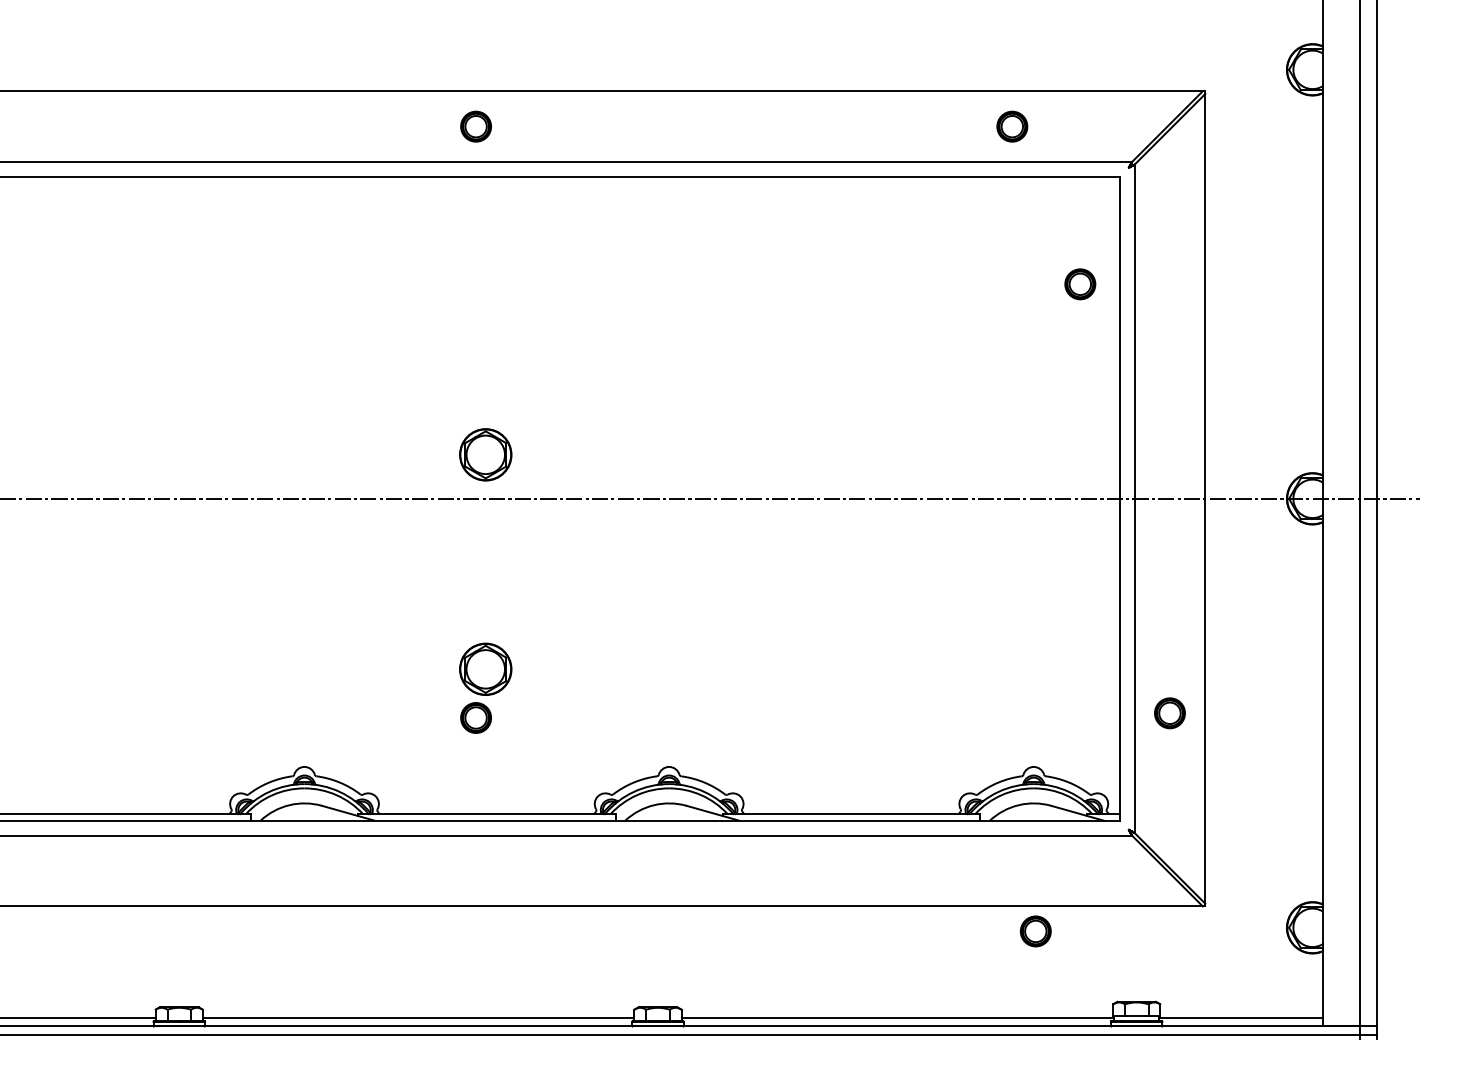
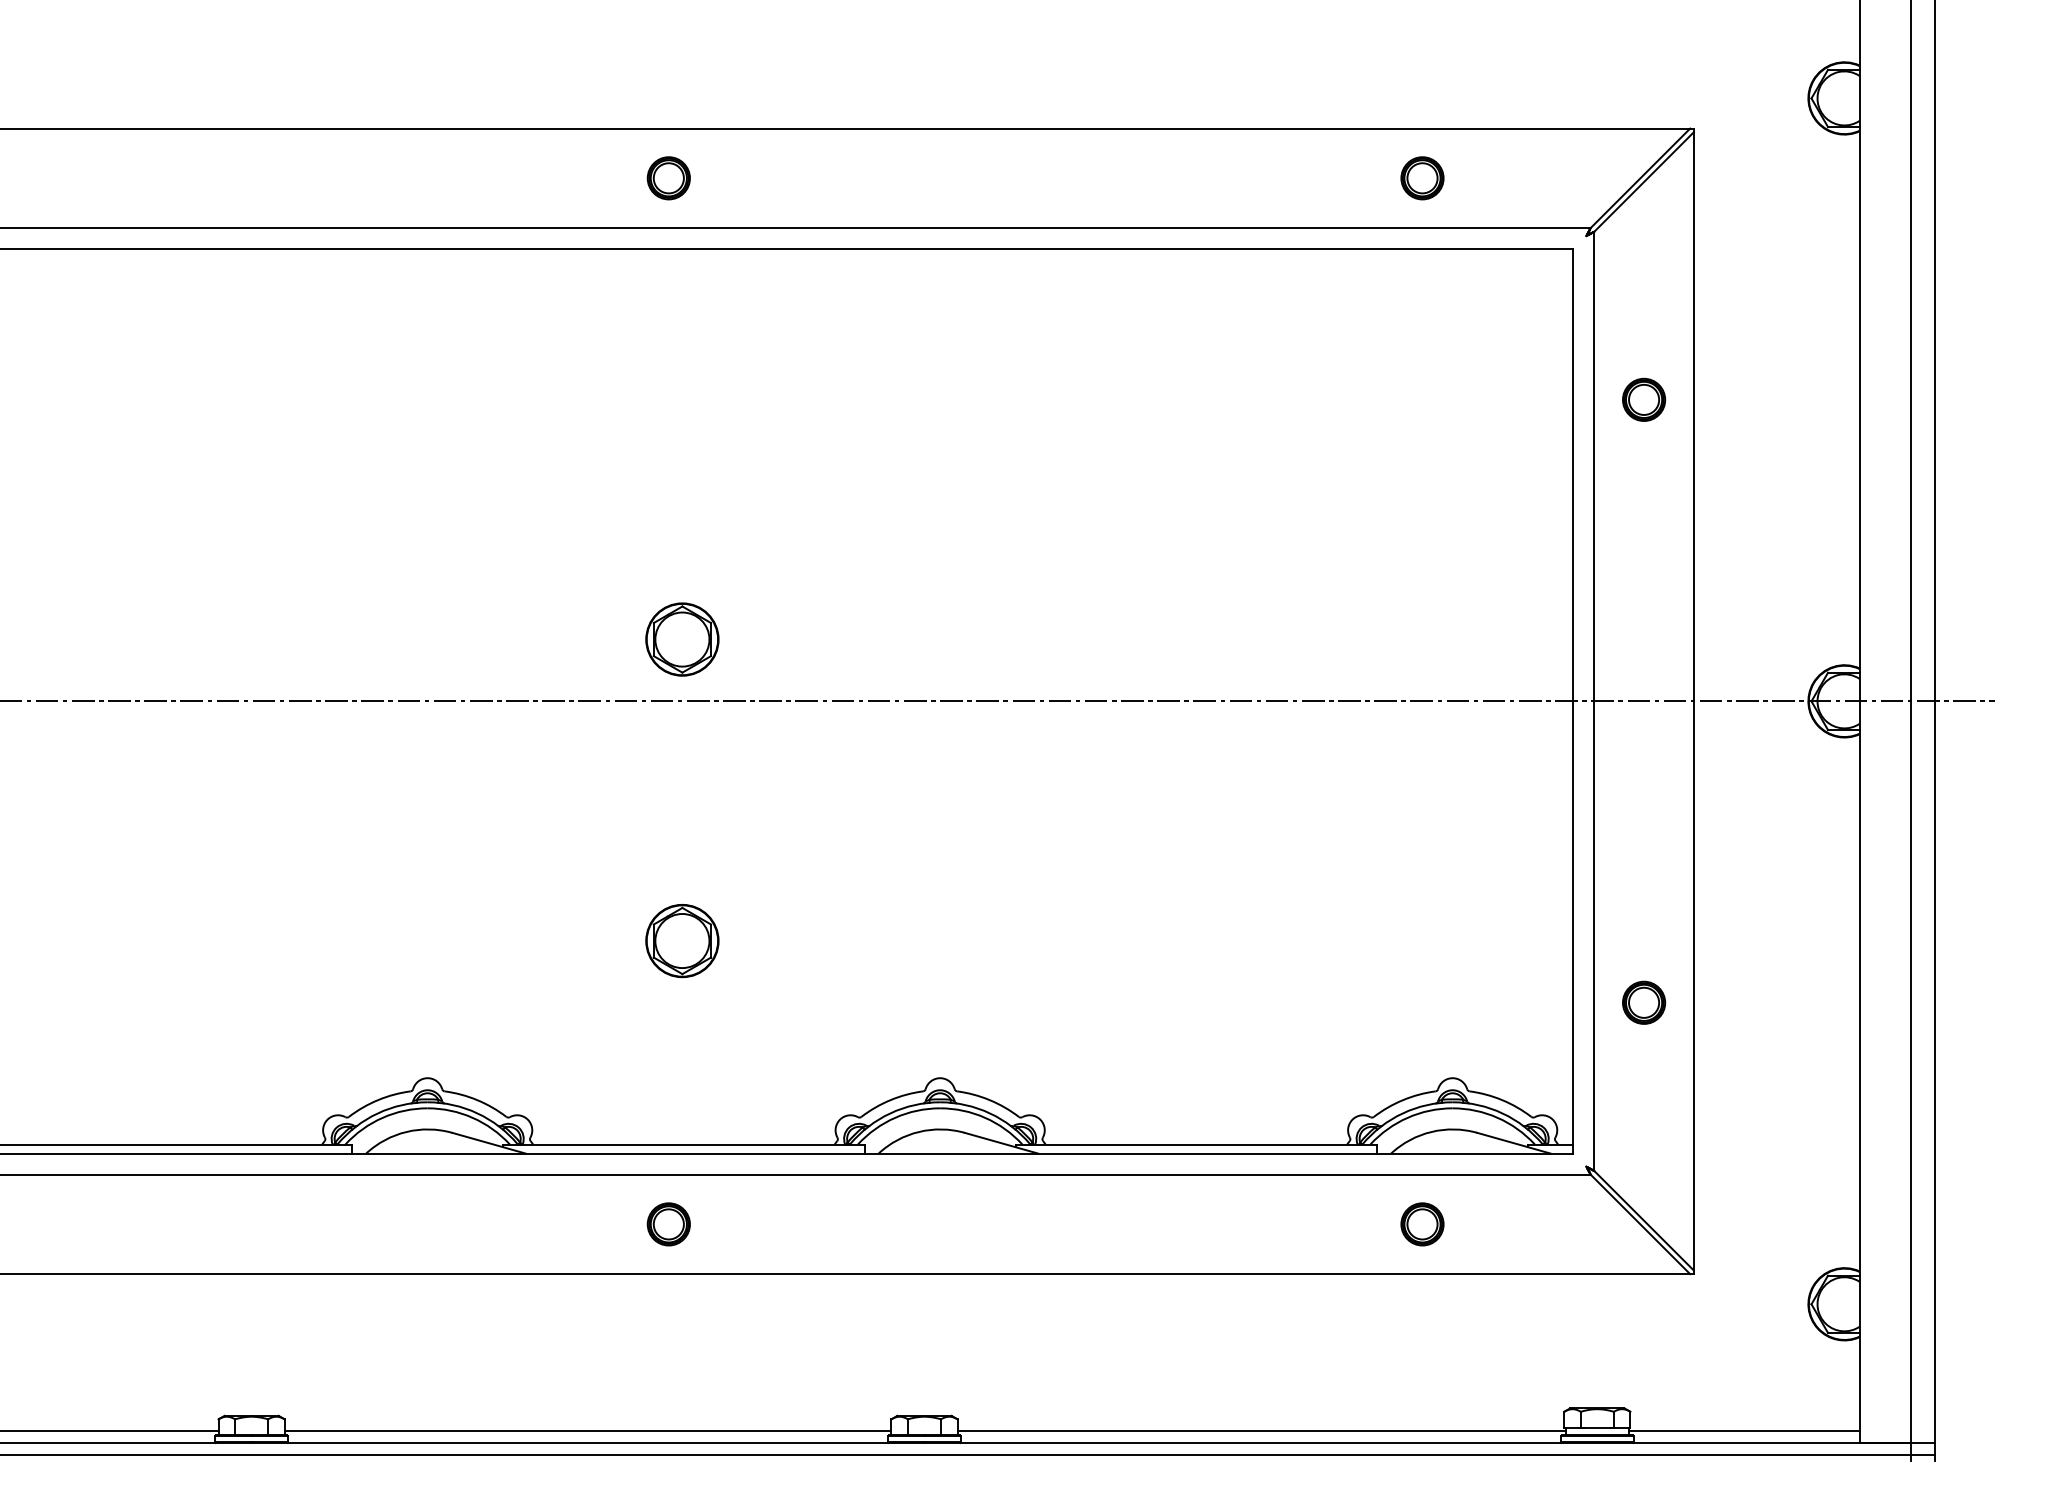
part: (1080, 284) -> (1644, 399), moved
part: (475, 718) -> (668, 1224), moved
part: (1035, 931) -> (1422, 1224), moved

